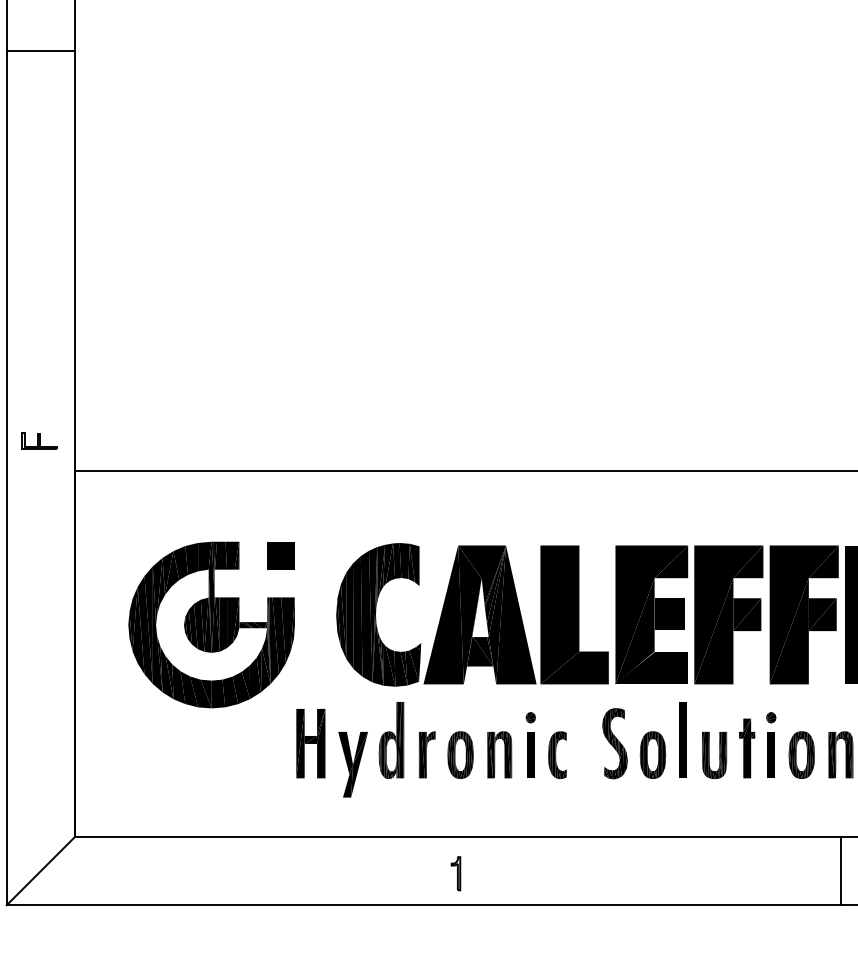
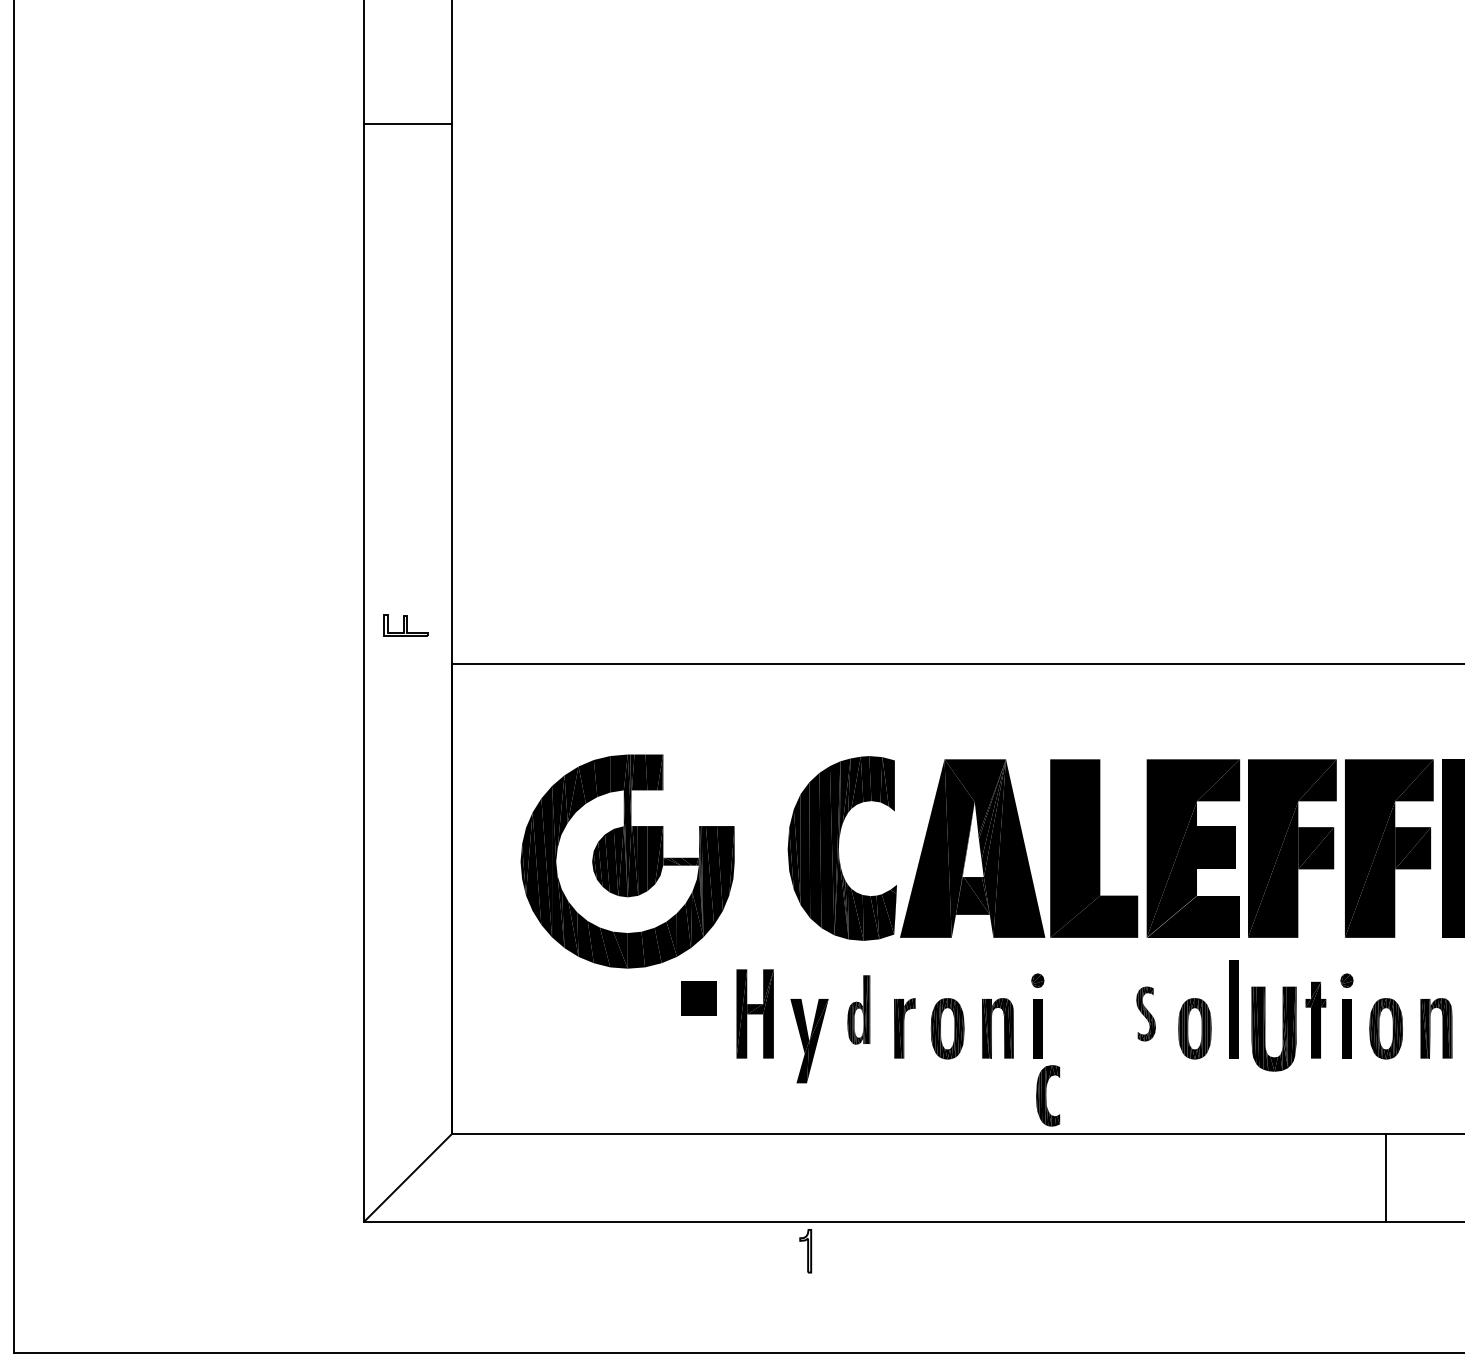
part: (280, 555) -> (698, 998), moved
part: (391, 740) -> (858, 1009), size x0.7
part: (614, 743) -> (1145, 1013), size x0.6
part: (557, 754) -> (1048, 1095), moved
part: (714, 755) -> (1273, 1029), size x1.4
line: (840, 870) -> (1386, 1177), moved
part: (455, 873) -> (805, 1251), moved

